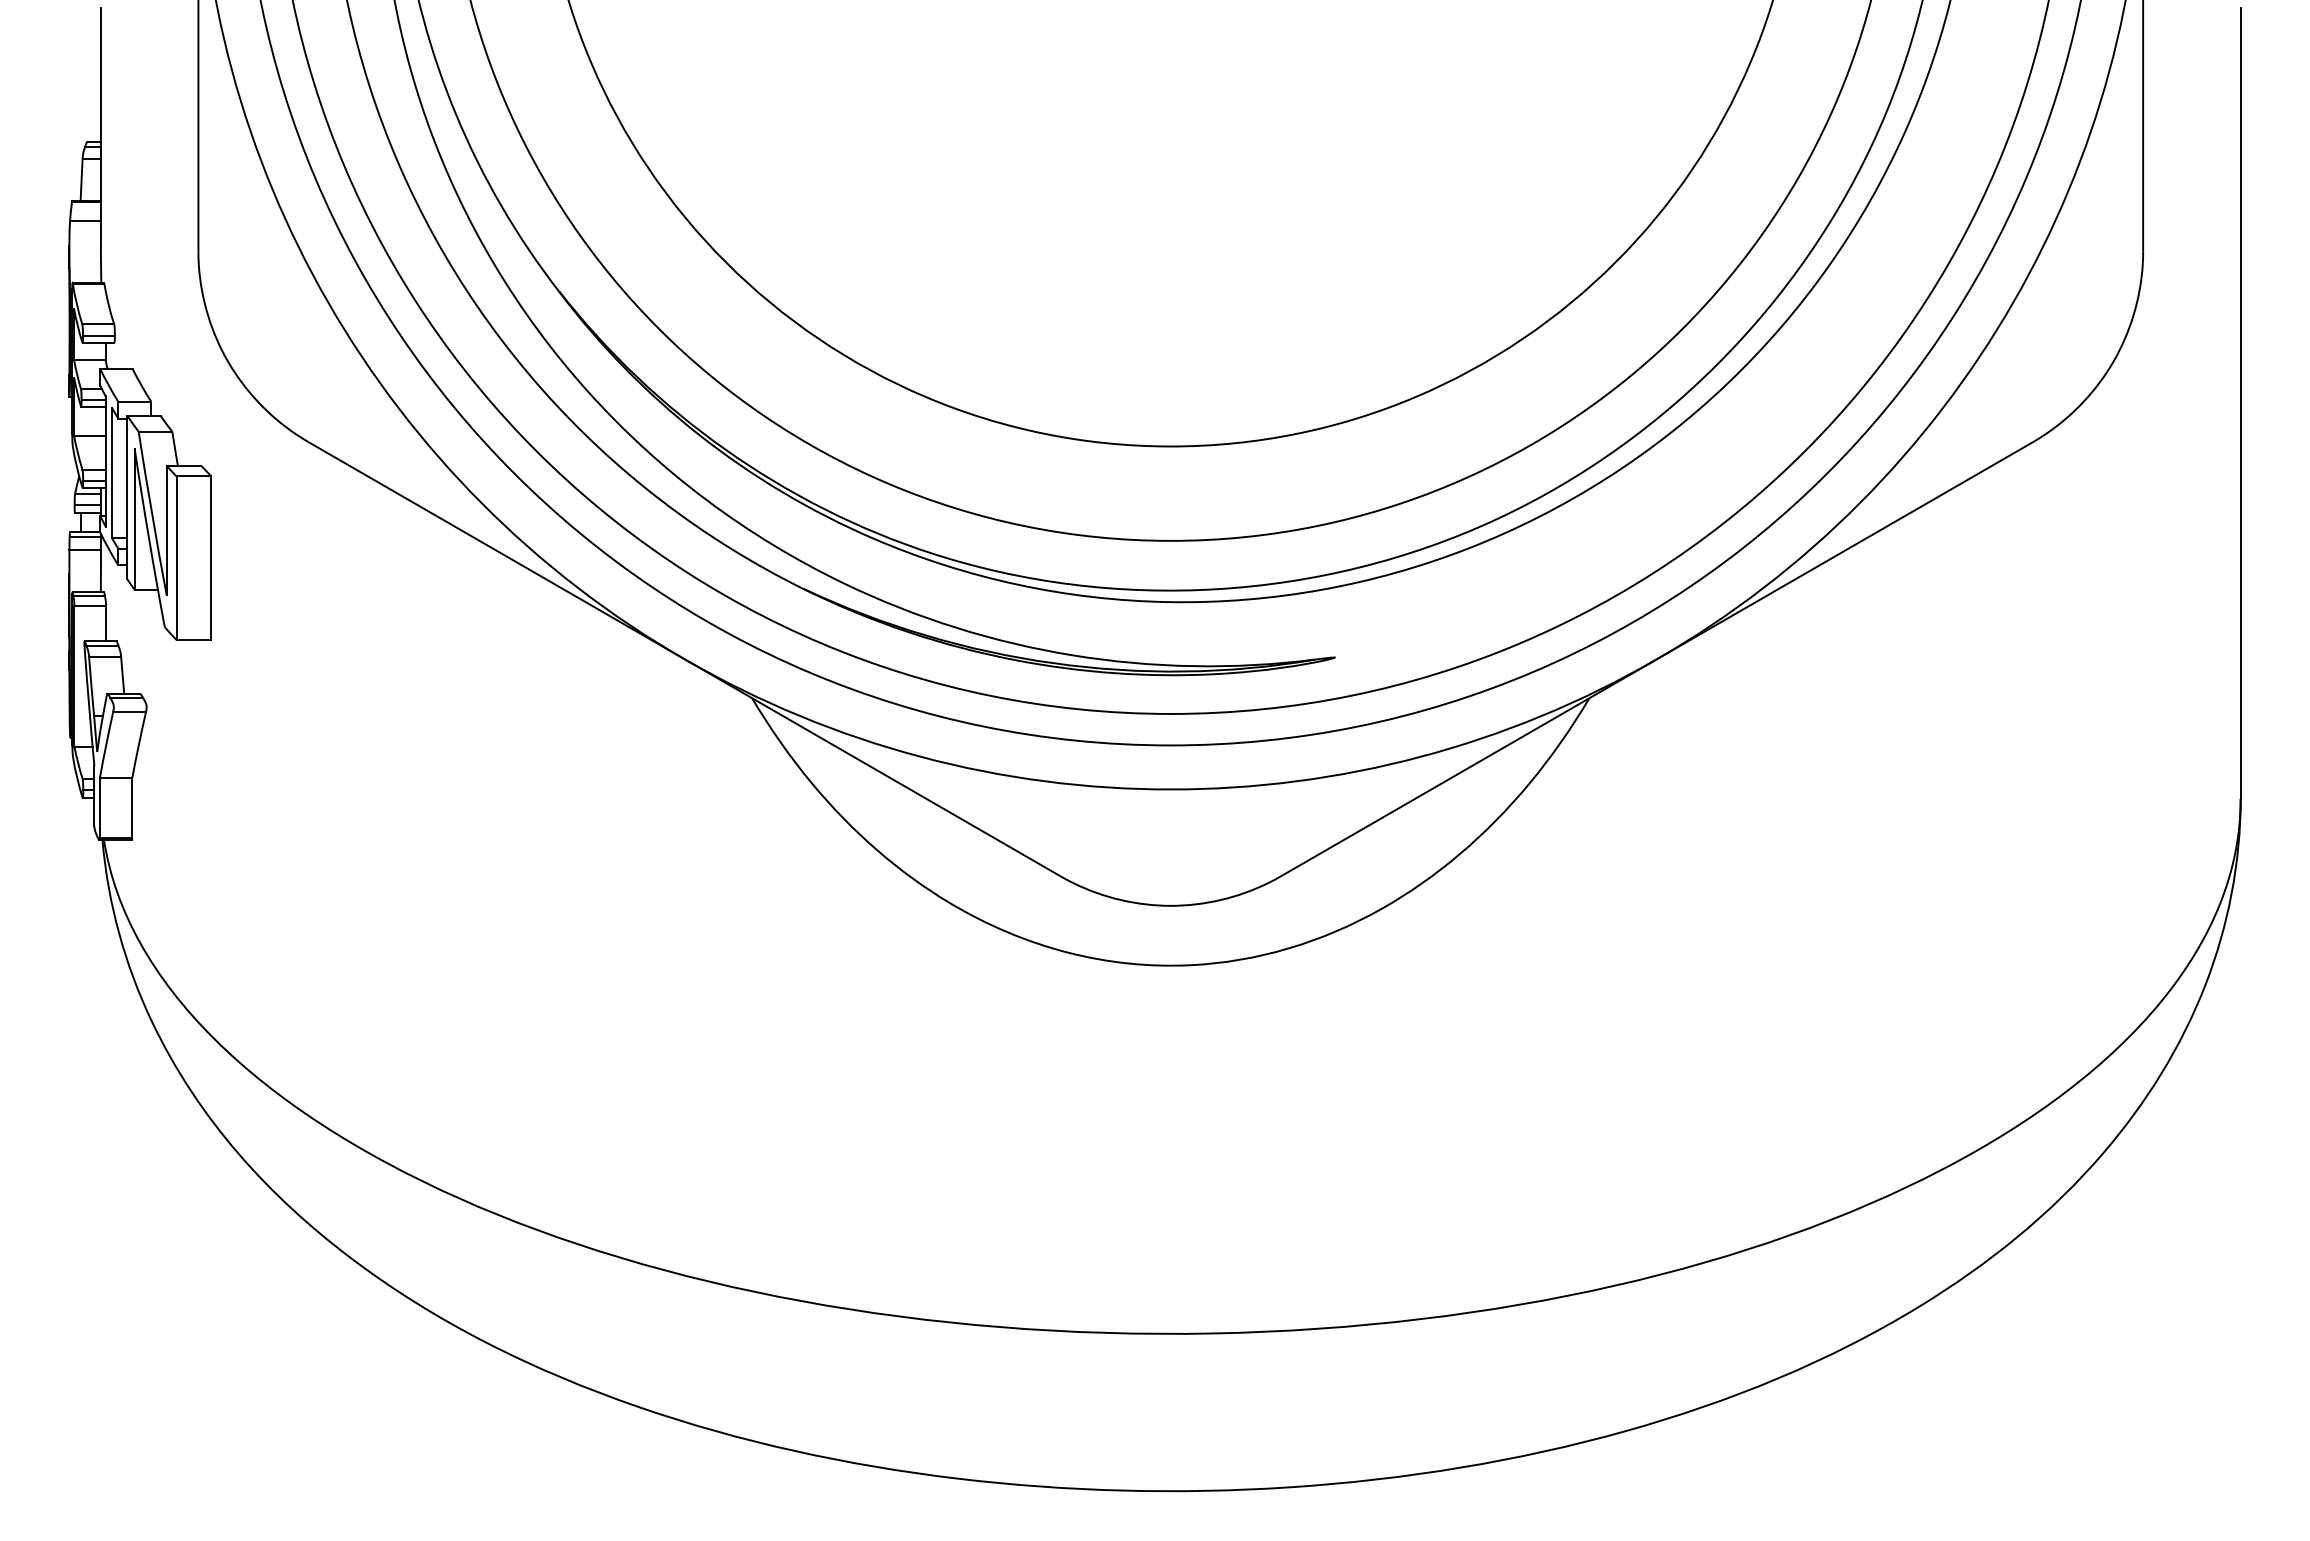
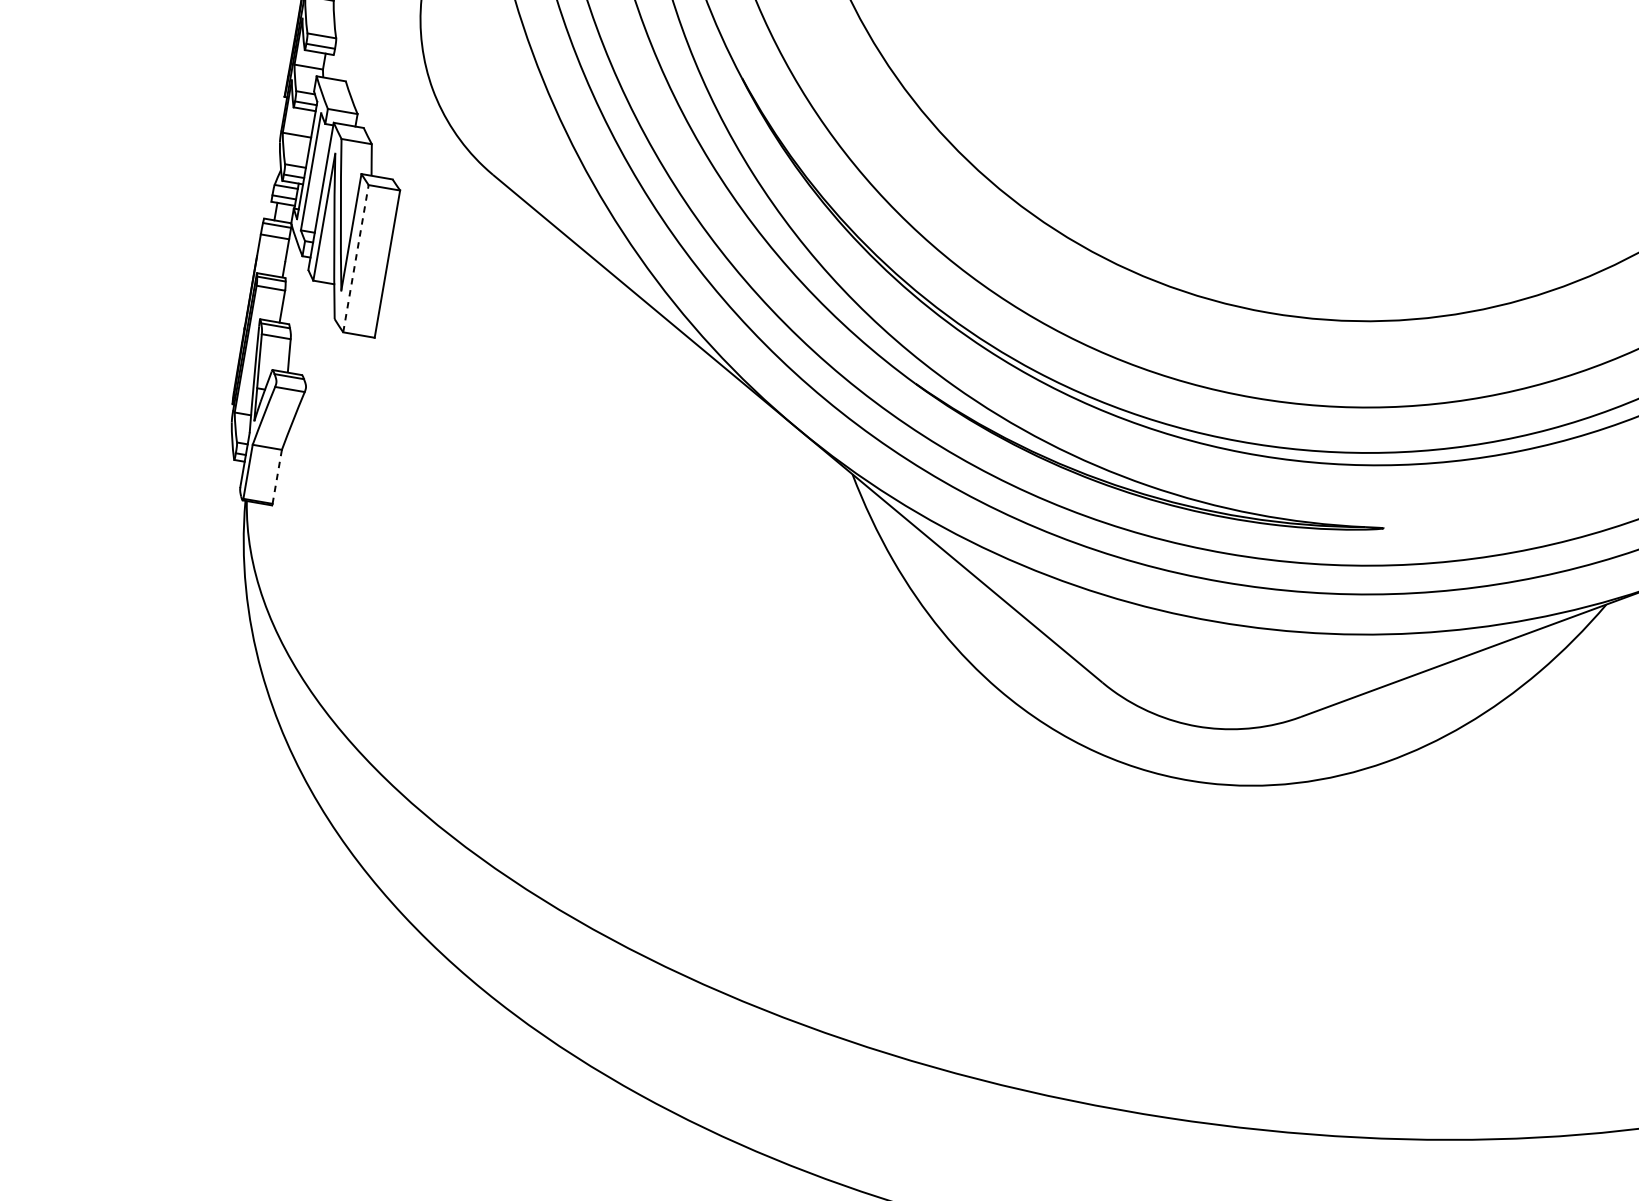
line: (176, 558) -> (355, 258), solid -> dashed
line: (132, 808) -> (277, 477), solid -> dashed

